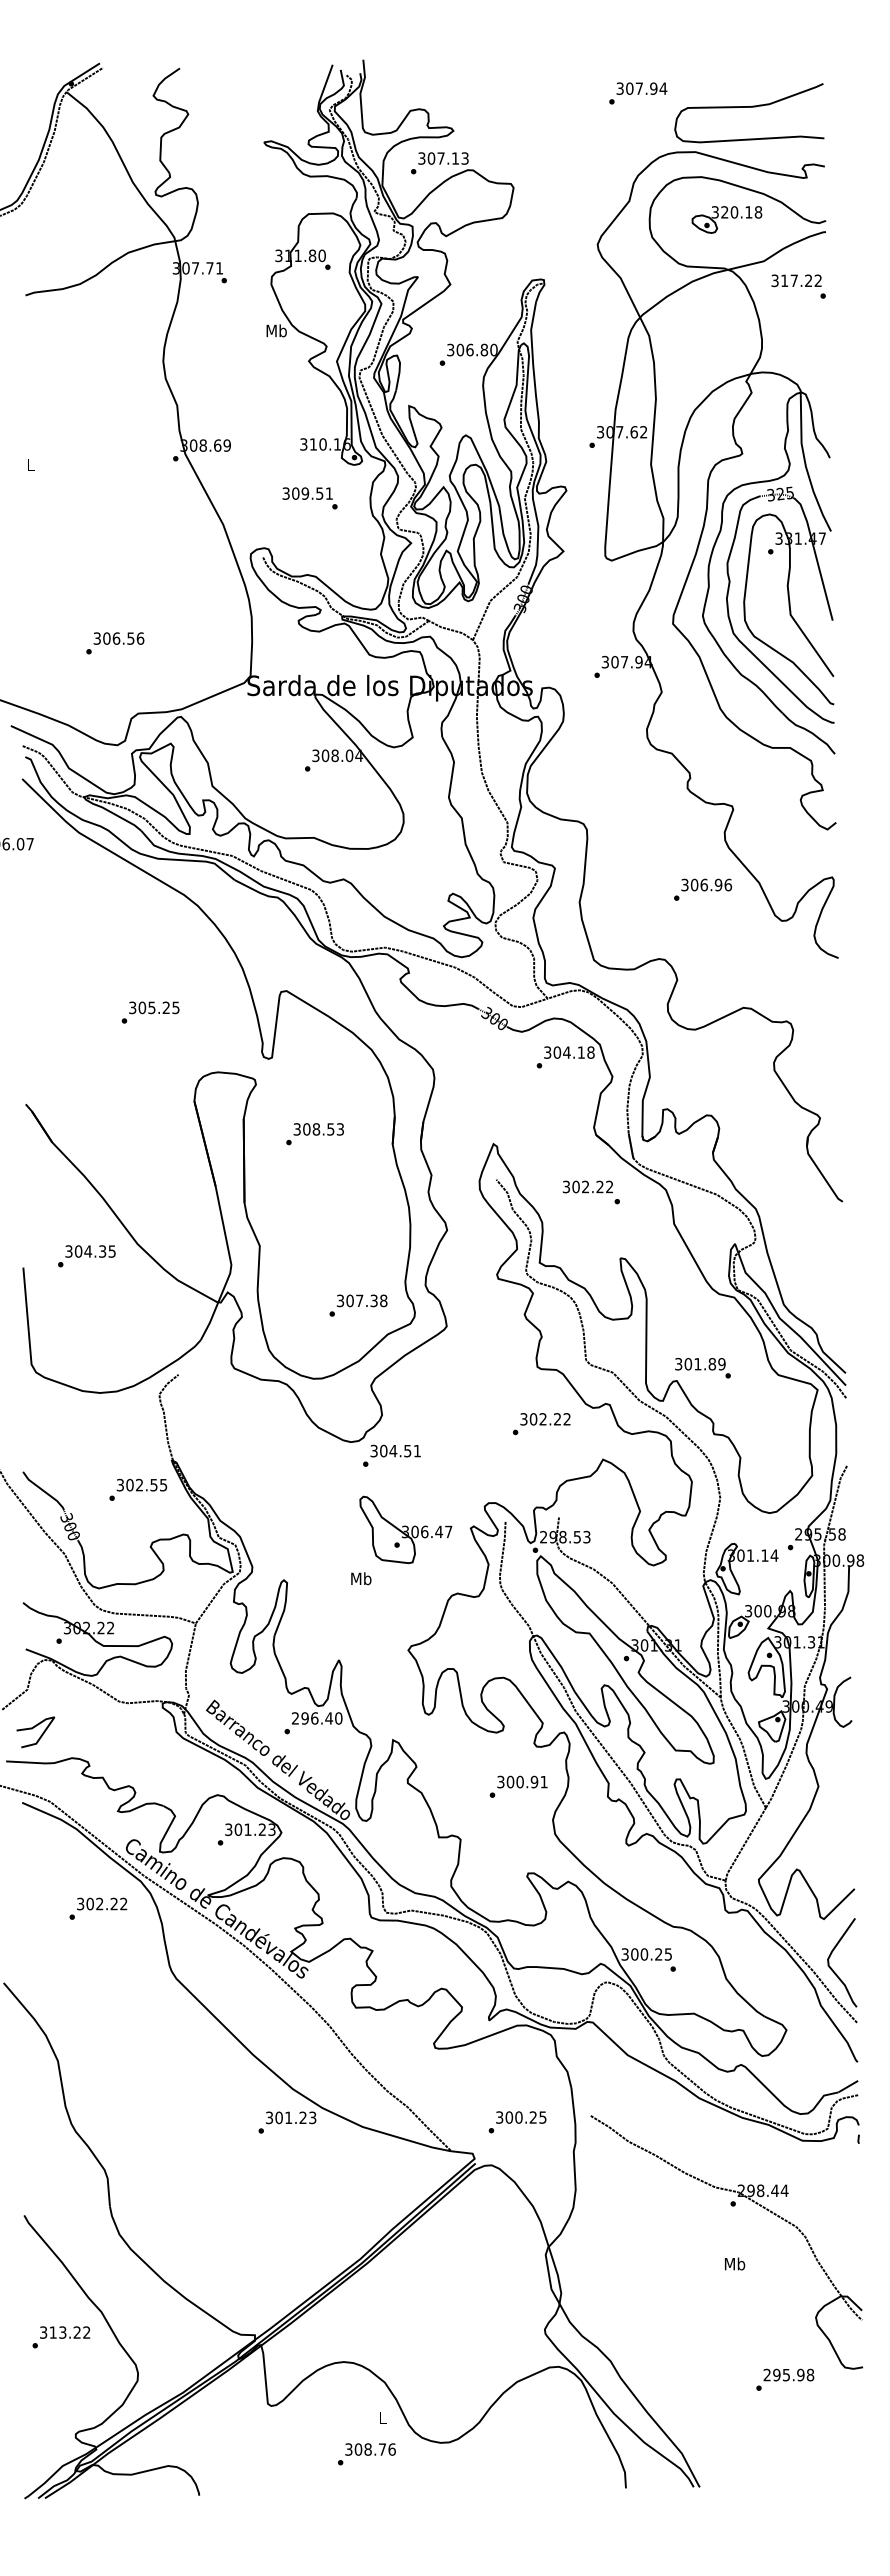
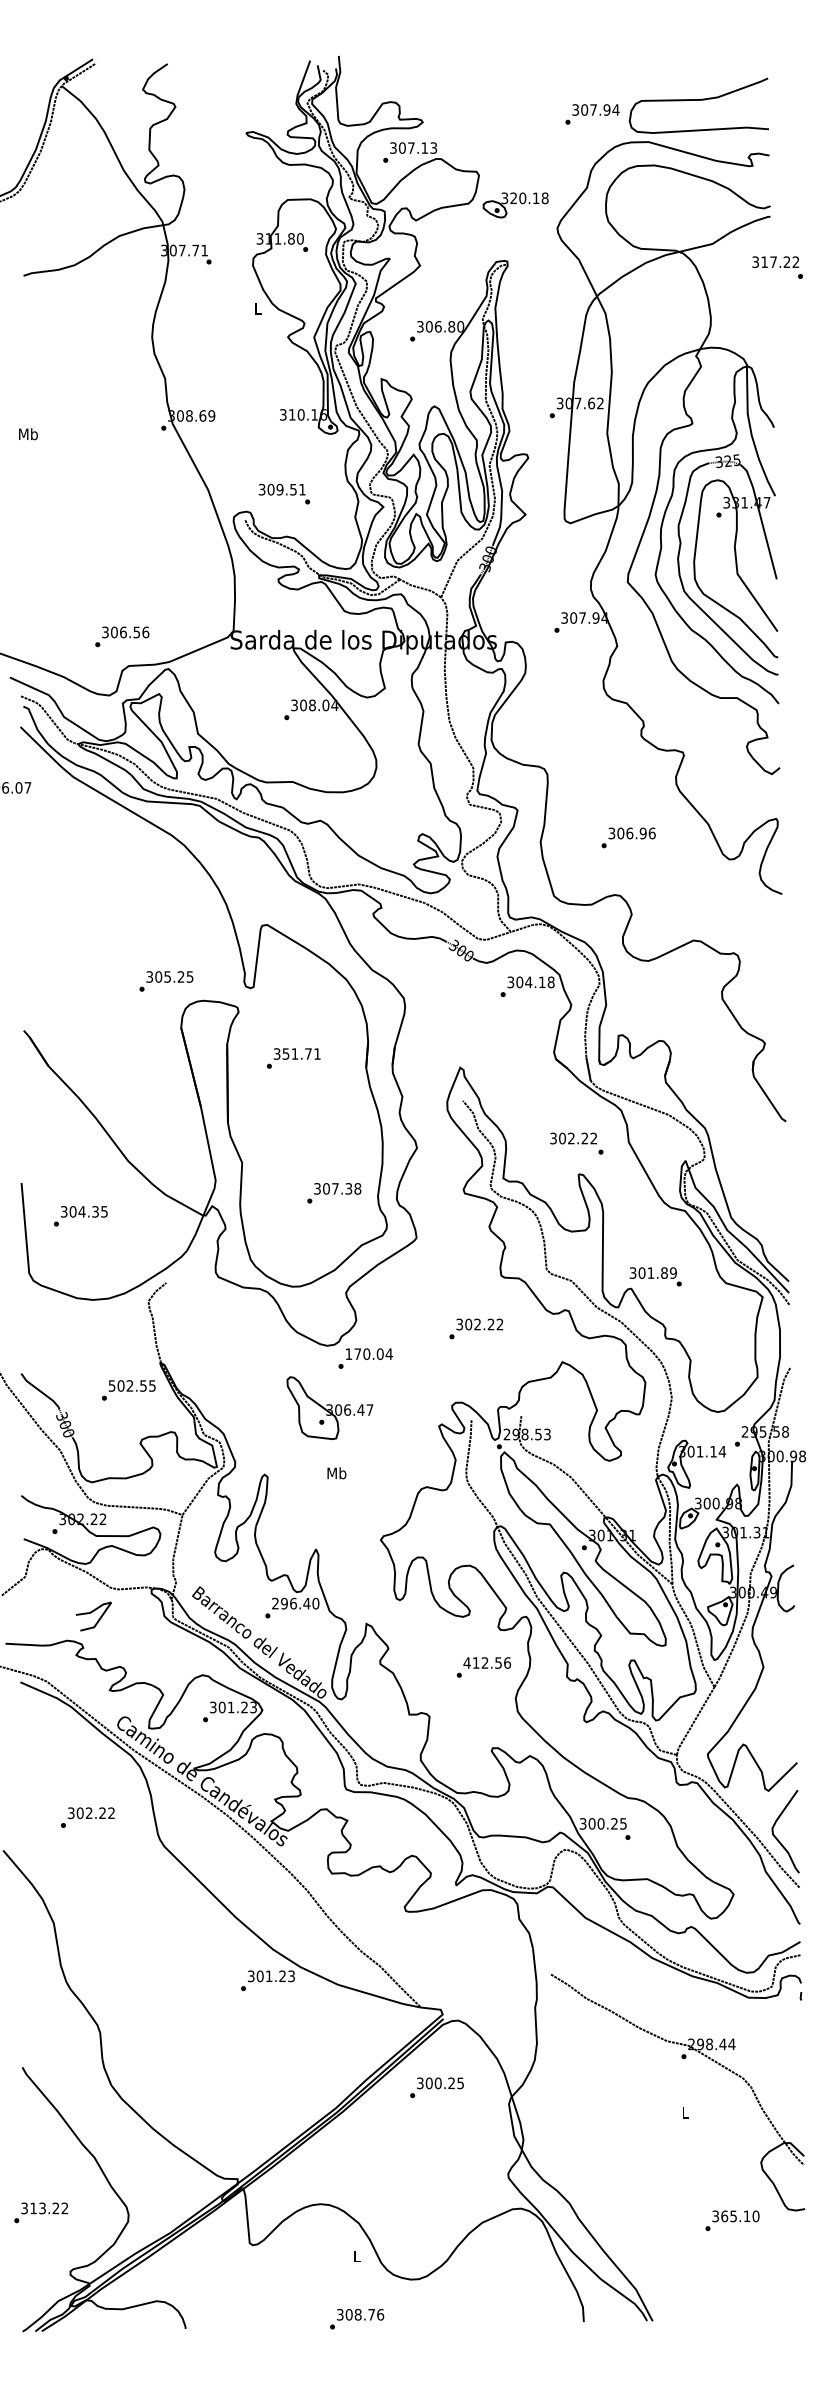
text: (638, 93) -> (592, 114), moved
part: (726, 219) -> (515, 204), moved
text: (798, 286) -> (777, 267), moved
text: (276, 330) -> (257, 308), Mb -> L
text: (30, 464) -> (28, 433), L -> Mb
text: (309, 498) -> (283, 494), moved
text: (115, 643) -> (122, 637), moved
text: (703, 889) -> (629, 837), moved
text: (150, 1012) -> (166, 981), moved
text: (323, 1129) -> (301, 1054), 308.53 -> 351.71
text: (590, 1192) -> (575, 1143), moved
text: (86, 1256) -> (80, 1216), moved
text: (358, 1305) -> (334, 1193), moved
text: (541, 1424) -> (476, 1329), moved
text: (395, 1450) -> (368, 1353), 304.51 -> 170.04
text: (120, 1484) -> (112, 1385), 302.55 -> 502.55
part: (405, 1529) -> (329, 1407), moved
curve: (32, 1729) -> (90, 1613), moved
text: (521, 1781) -> (486, 1662), 300.91 -> 412.56
text: (98, 1908) -> (87, 1817), moved
text: (517, 2122) -> (436, 2087), moved
text: (735, 2263) -> (686, 2112), Mb -> L
text: (61, 2337) -> (41, 2213), moved
text: (788, 2374) -> (735, 2215), 295.98 -> 365.10
text: (366, 2454) -> (356, 2319), moved

